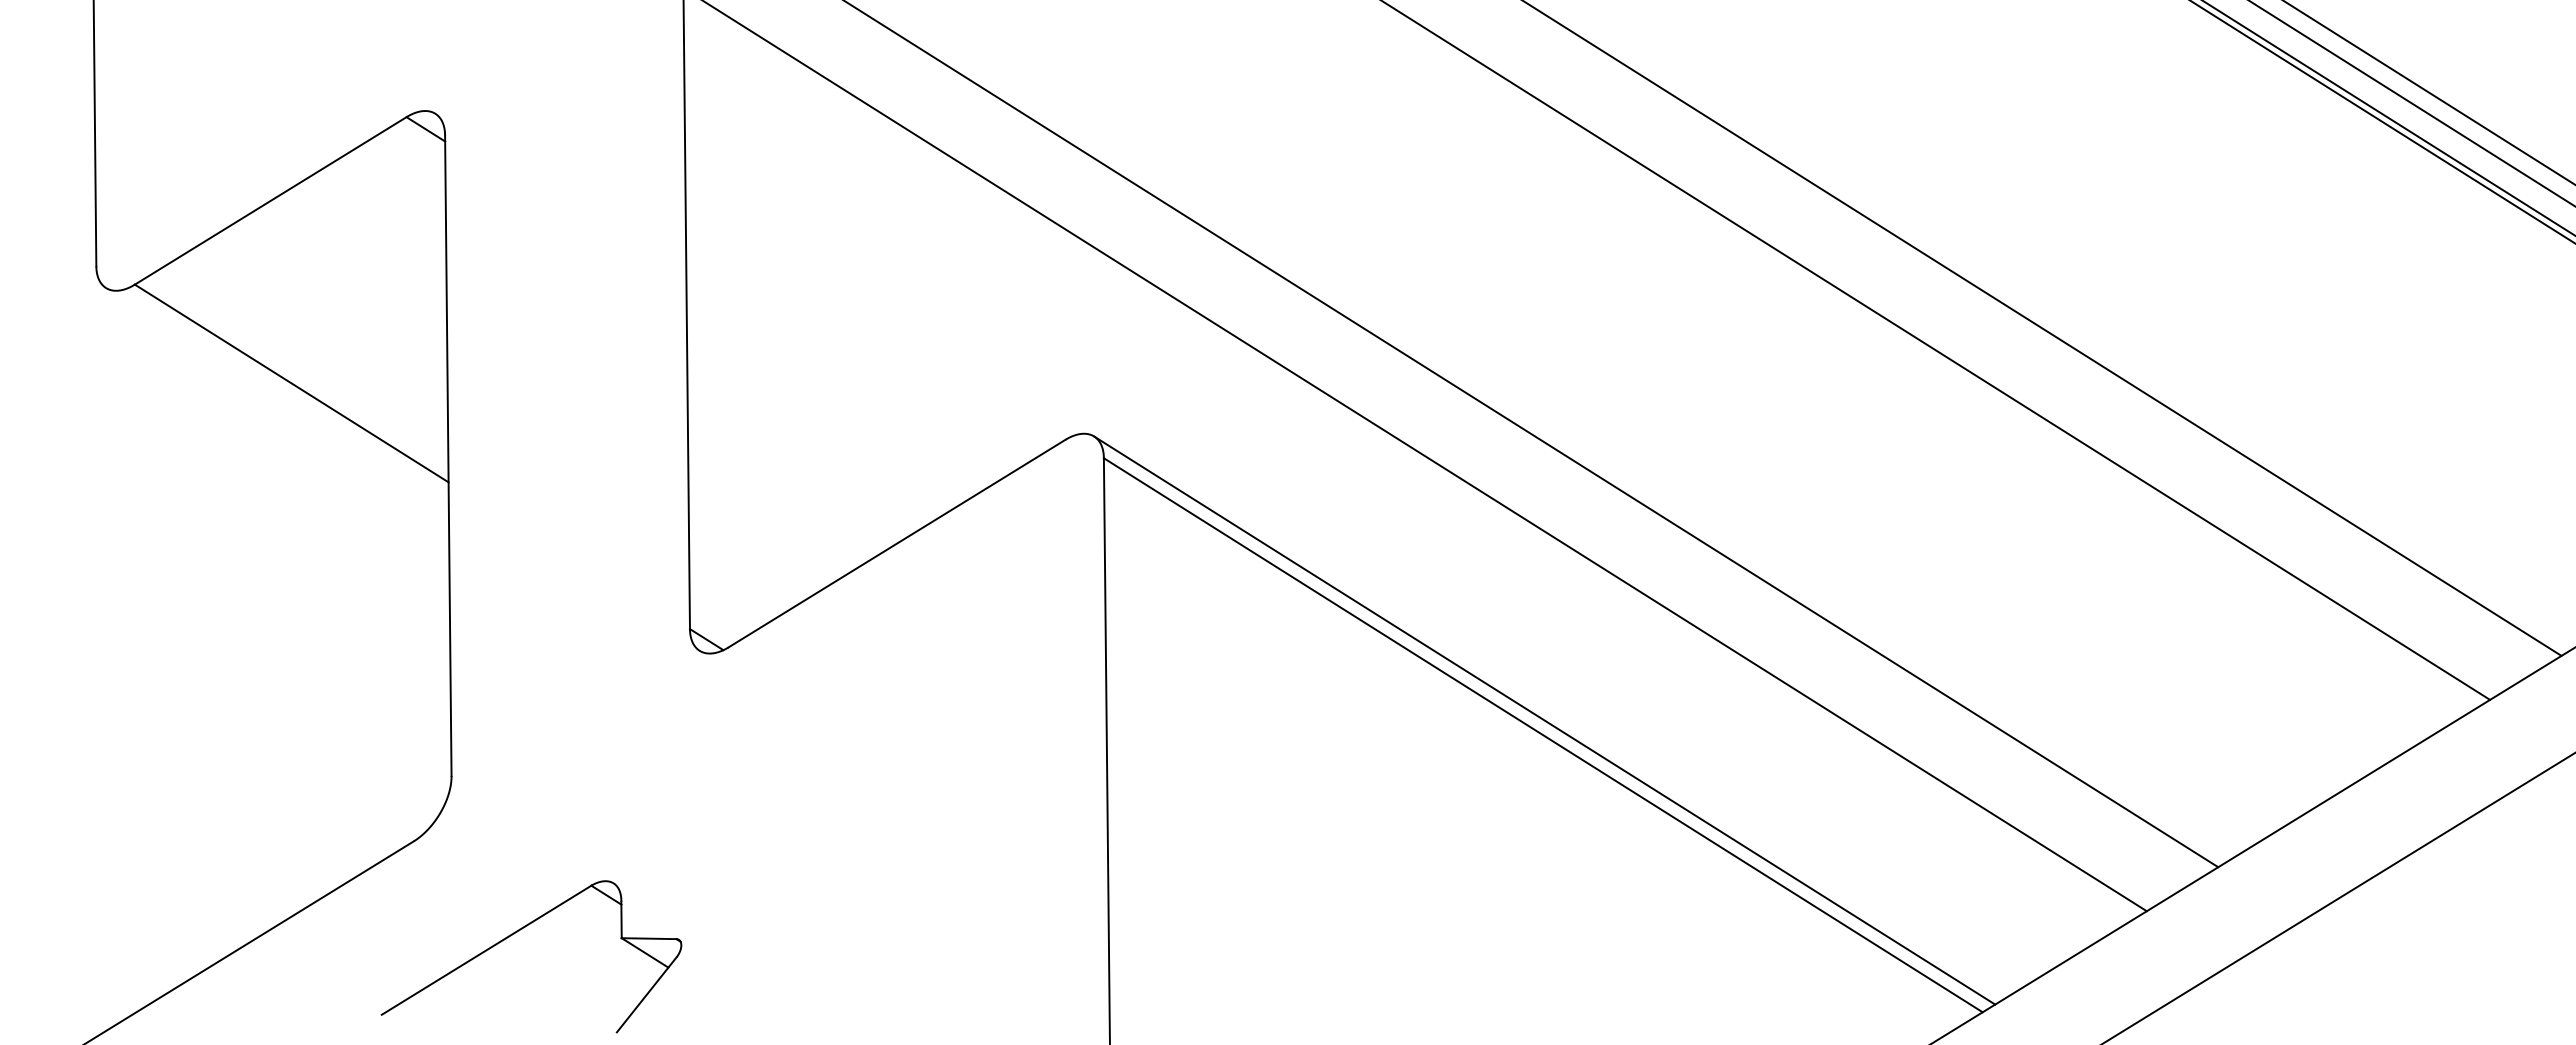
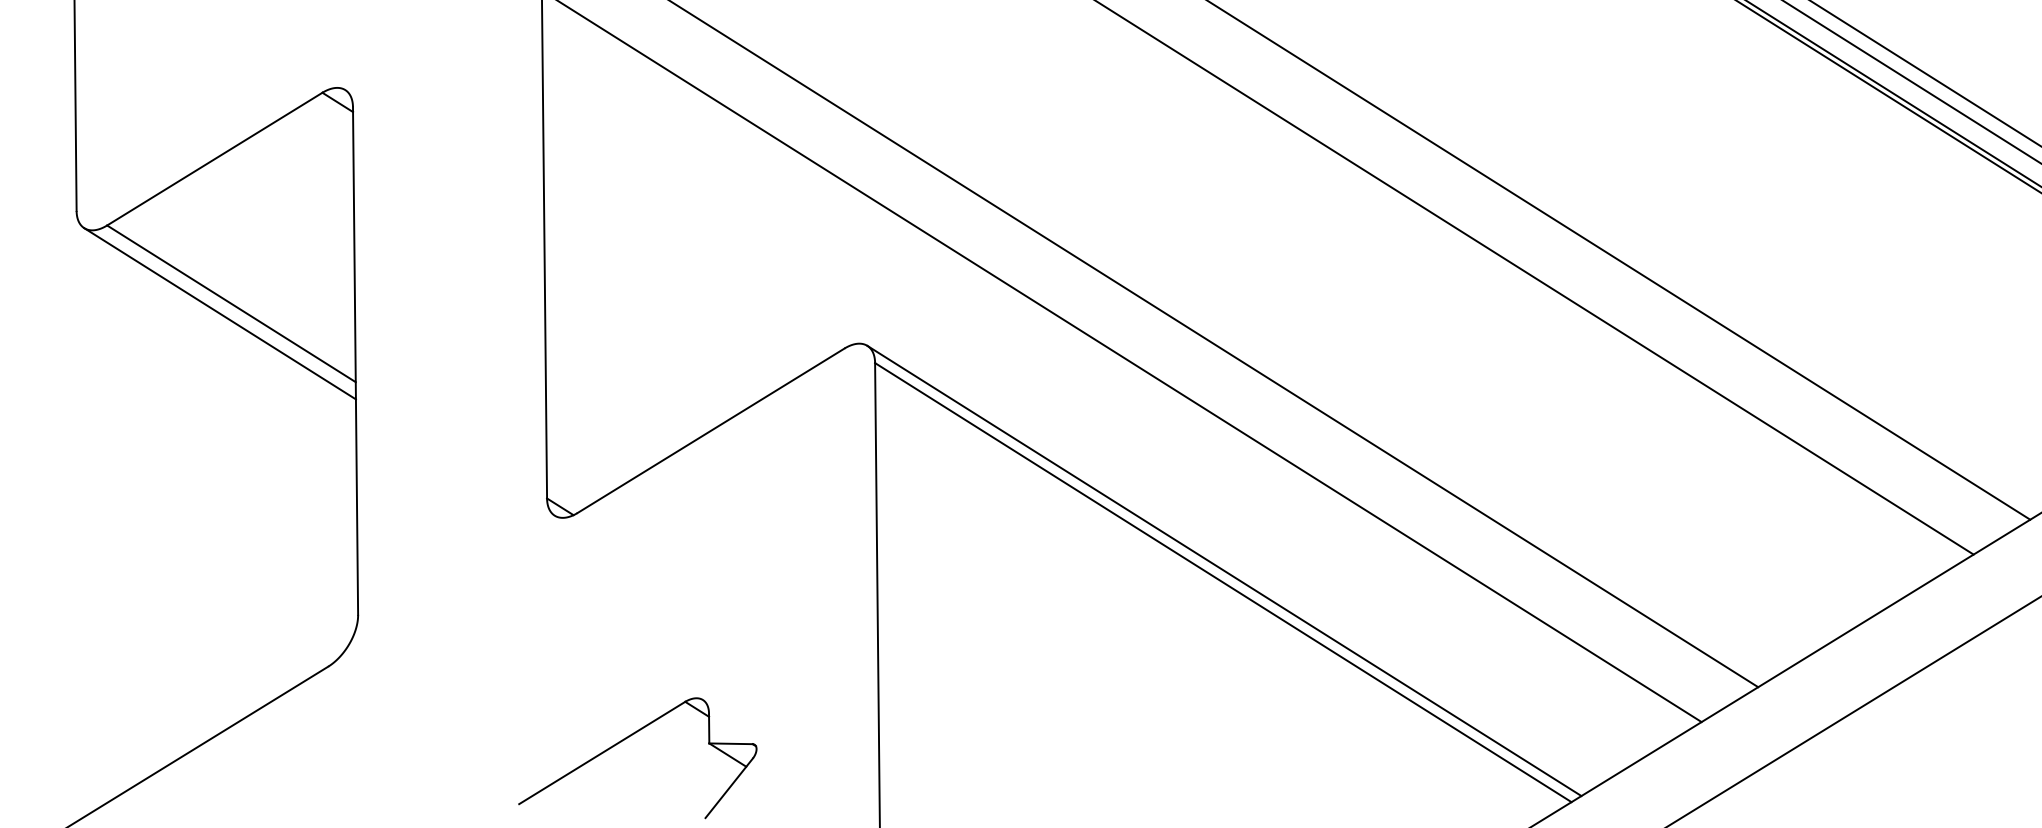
line: (277, 396) -> (220, 314), added
part: (519, 931) -> (628, 738), moved

